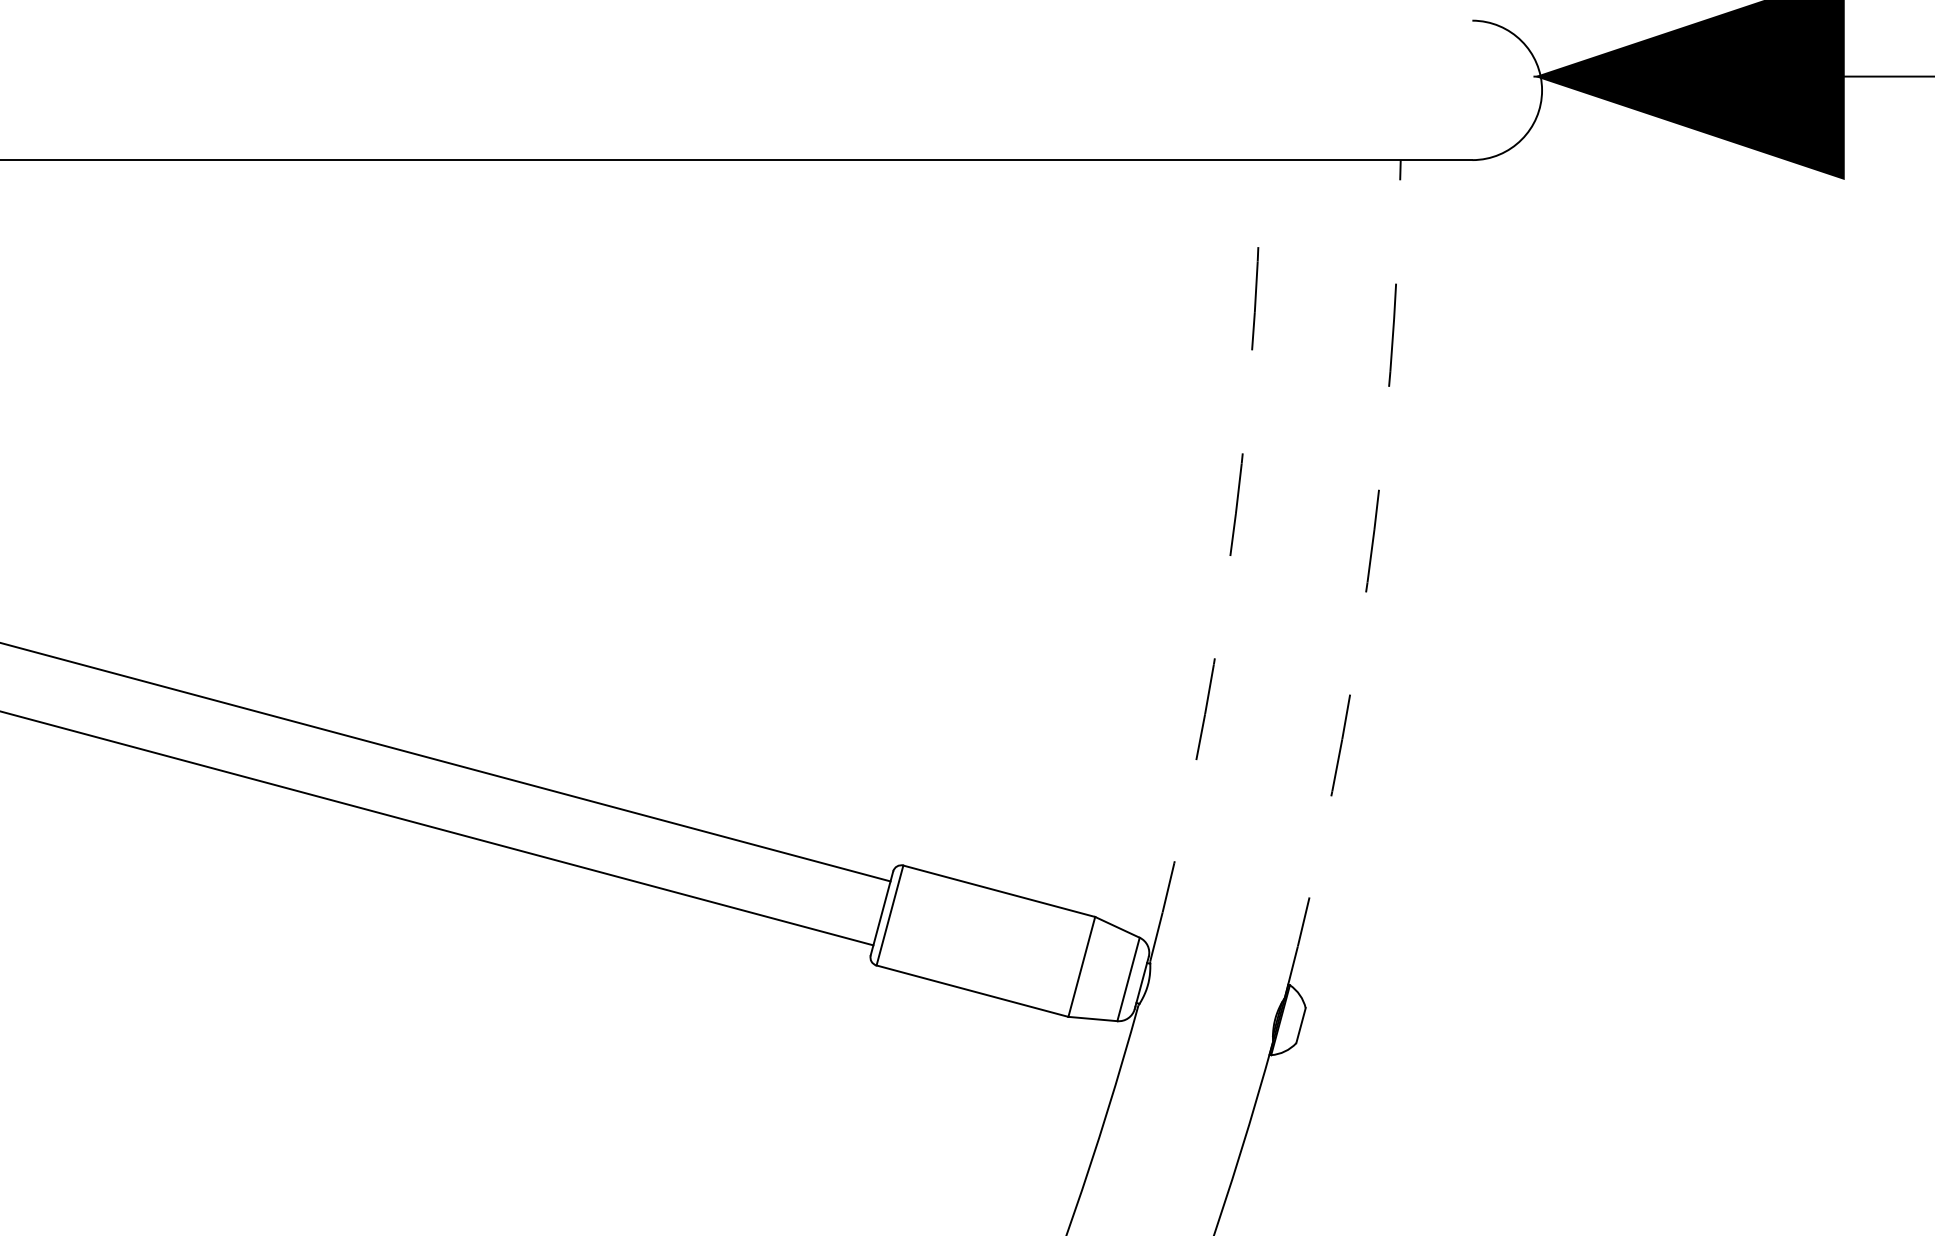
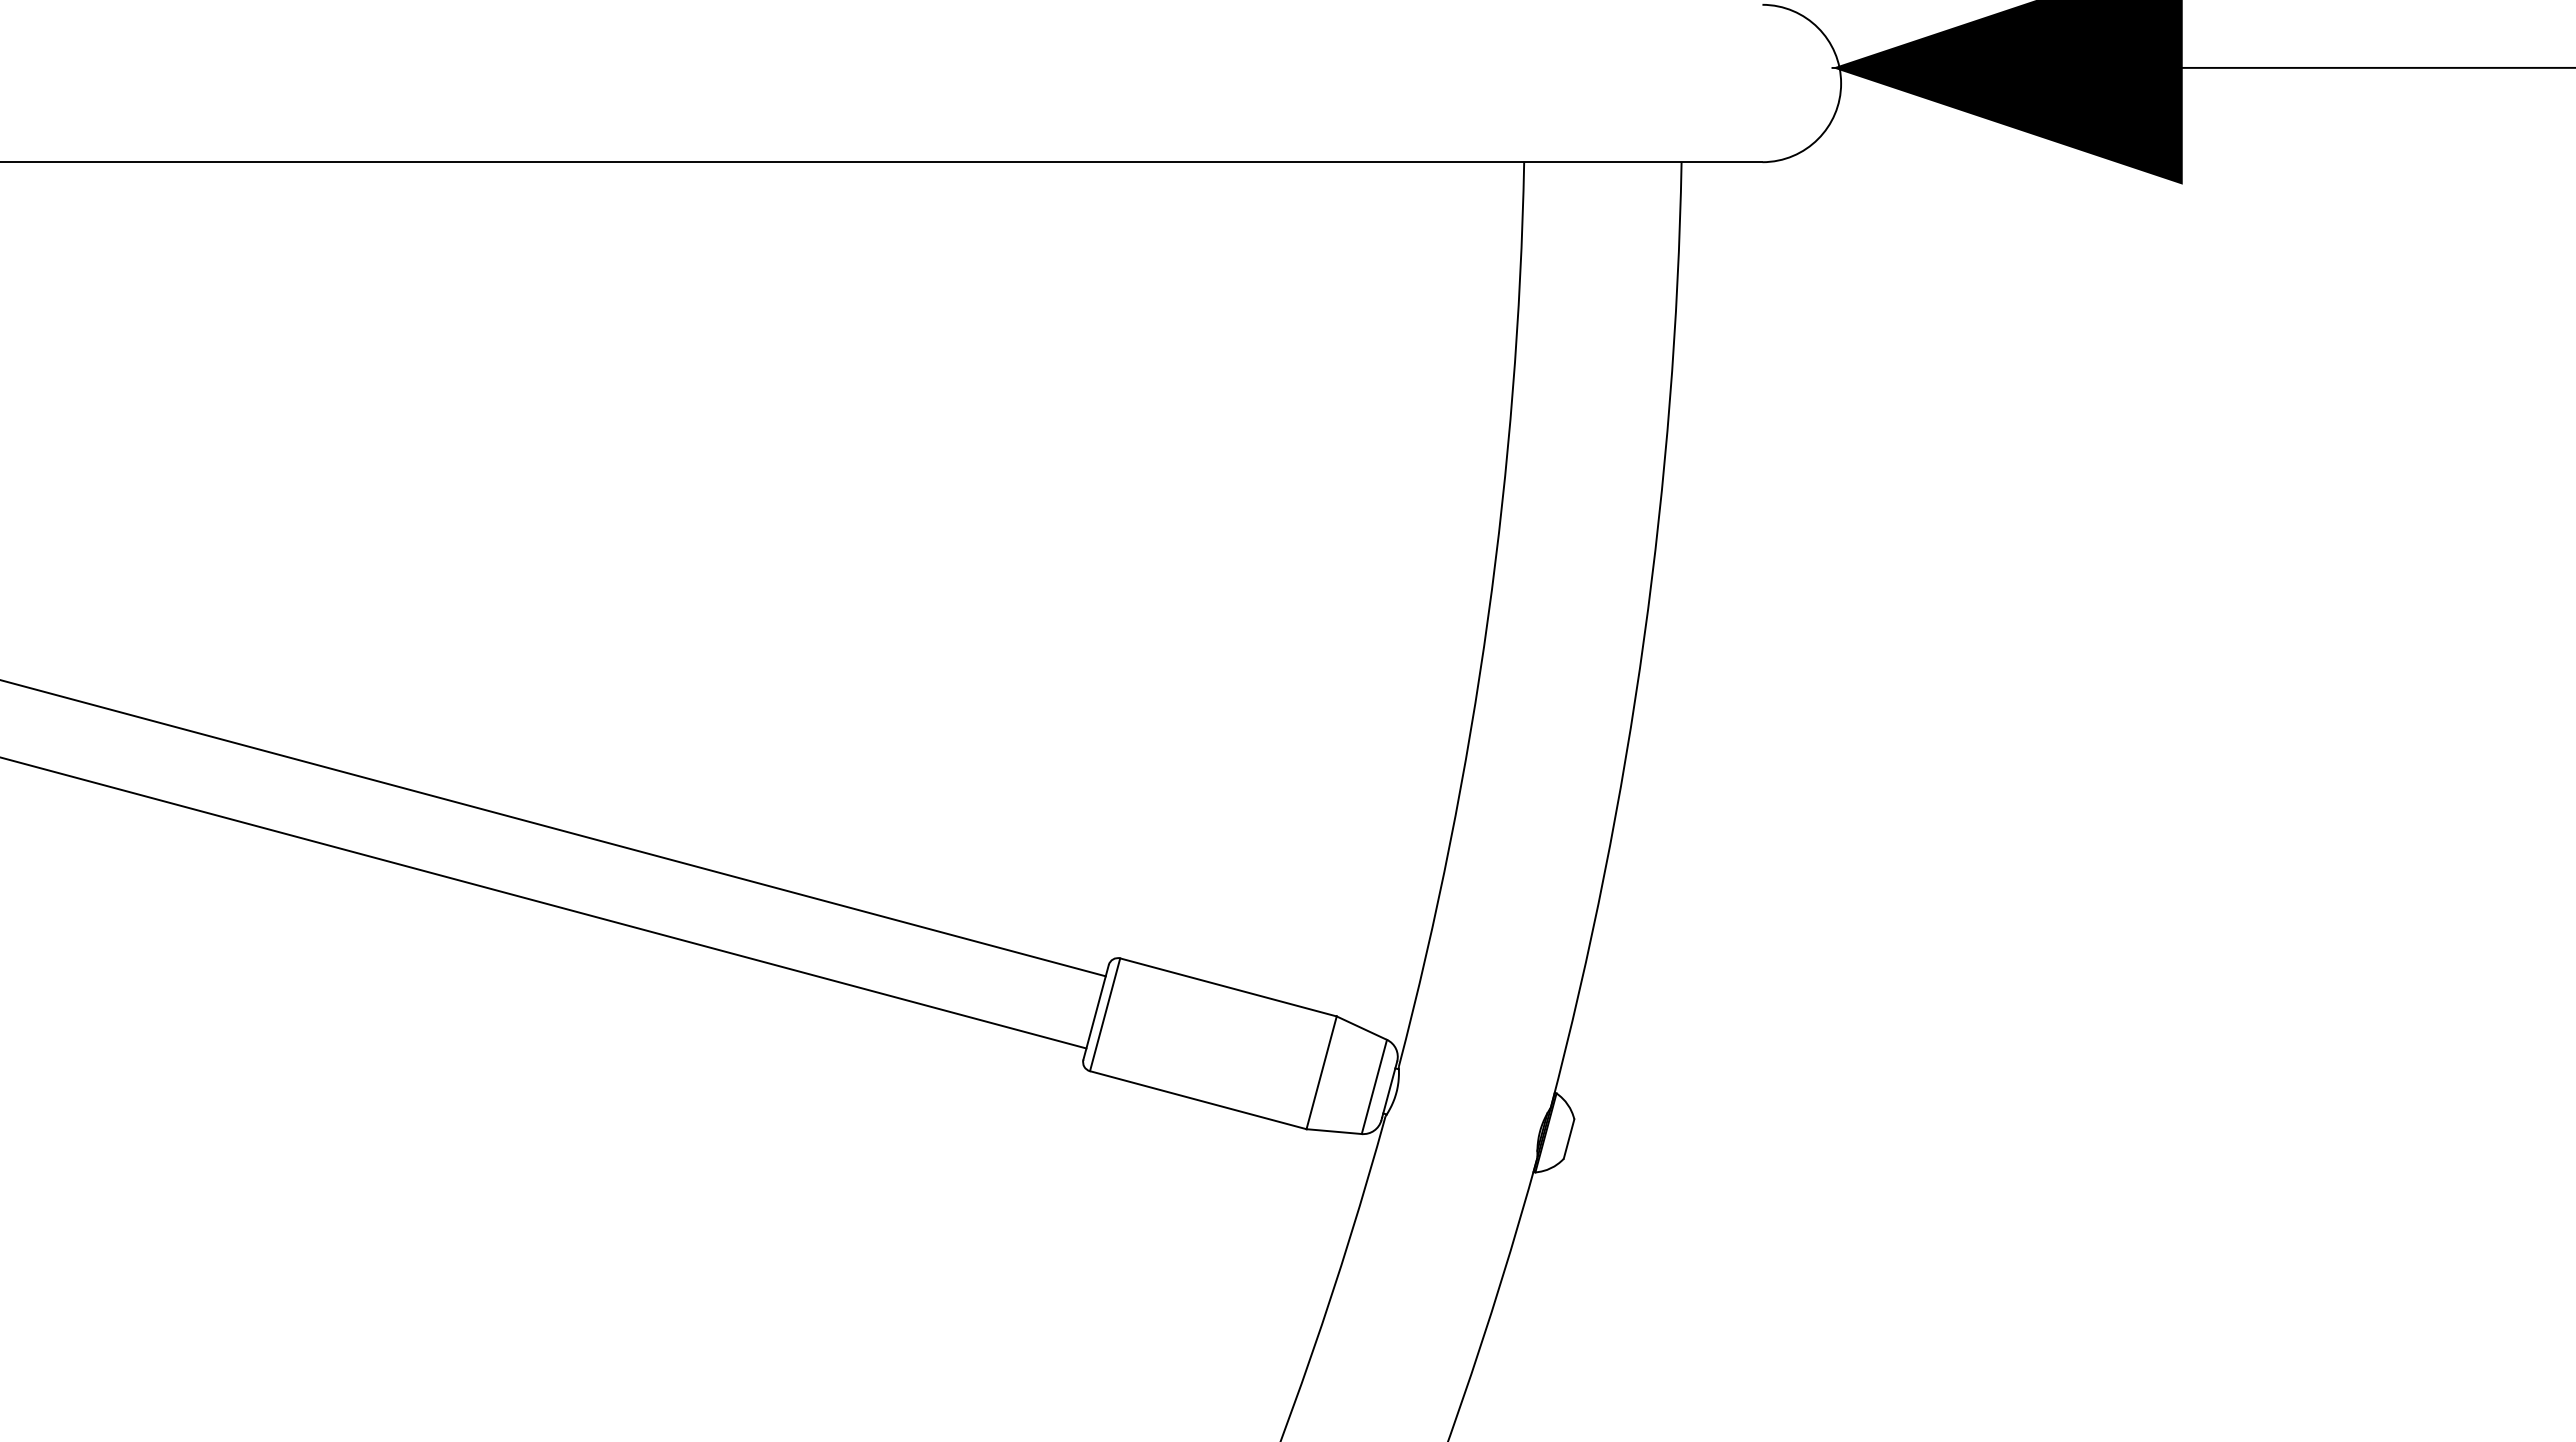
arc: (1229, 564) -> (1488, 618), dashed -> solid
arc: (1367, 582) -> (1644, 638), dashed -> solid

